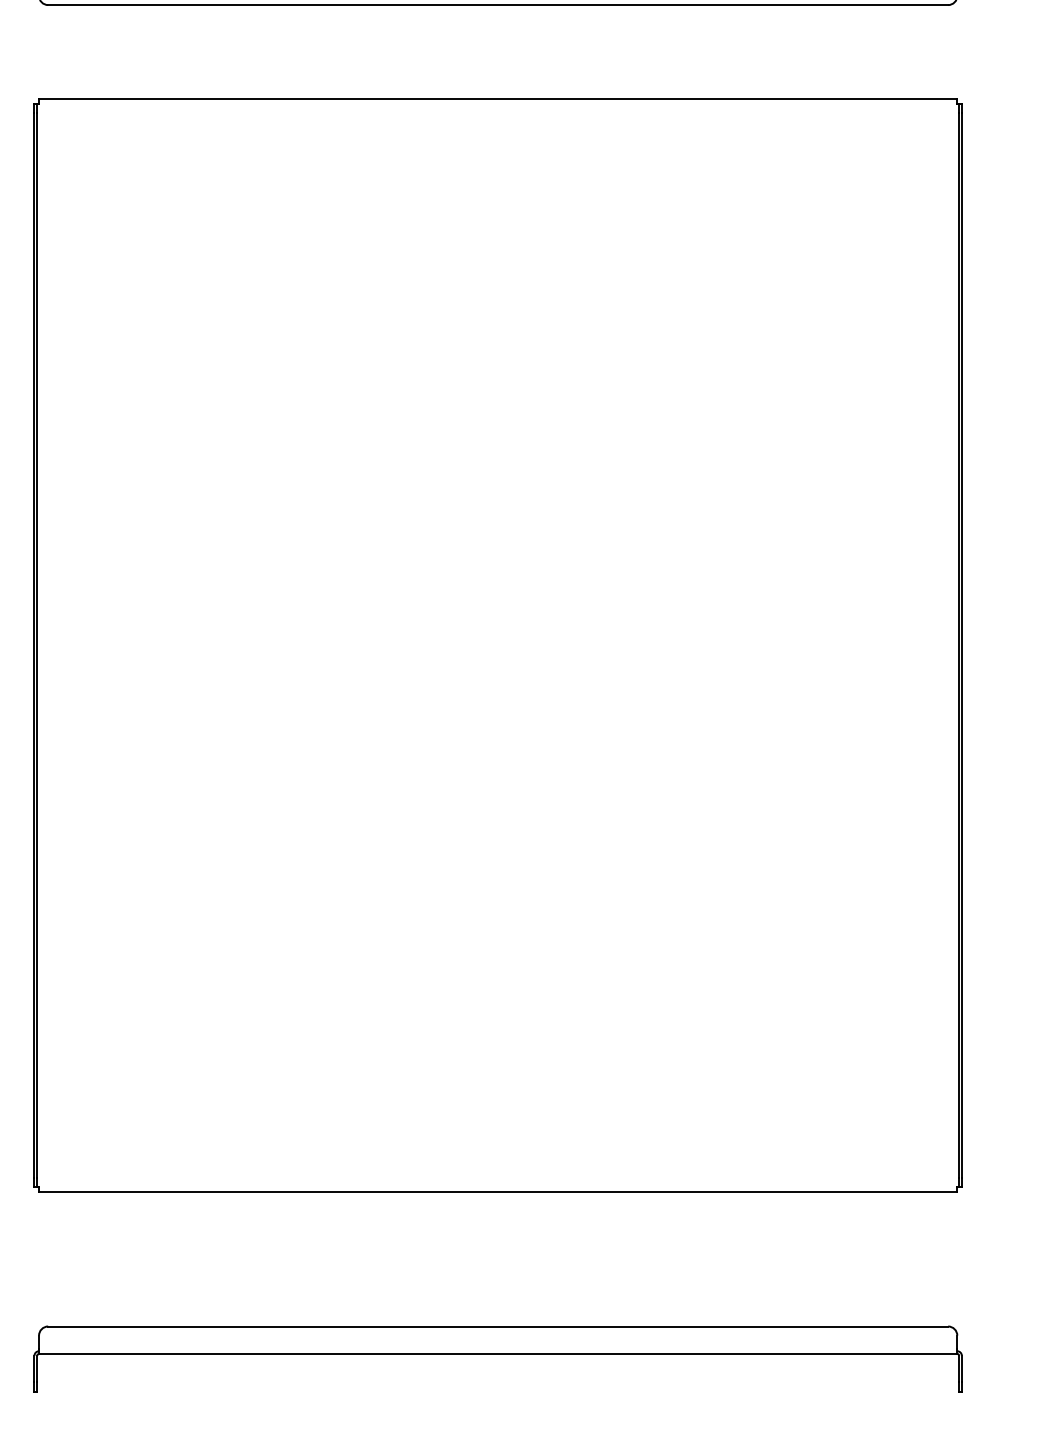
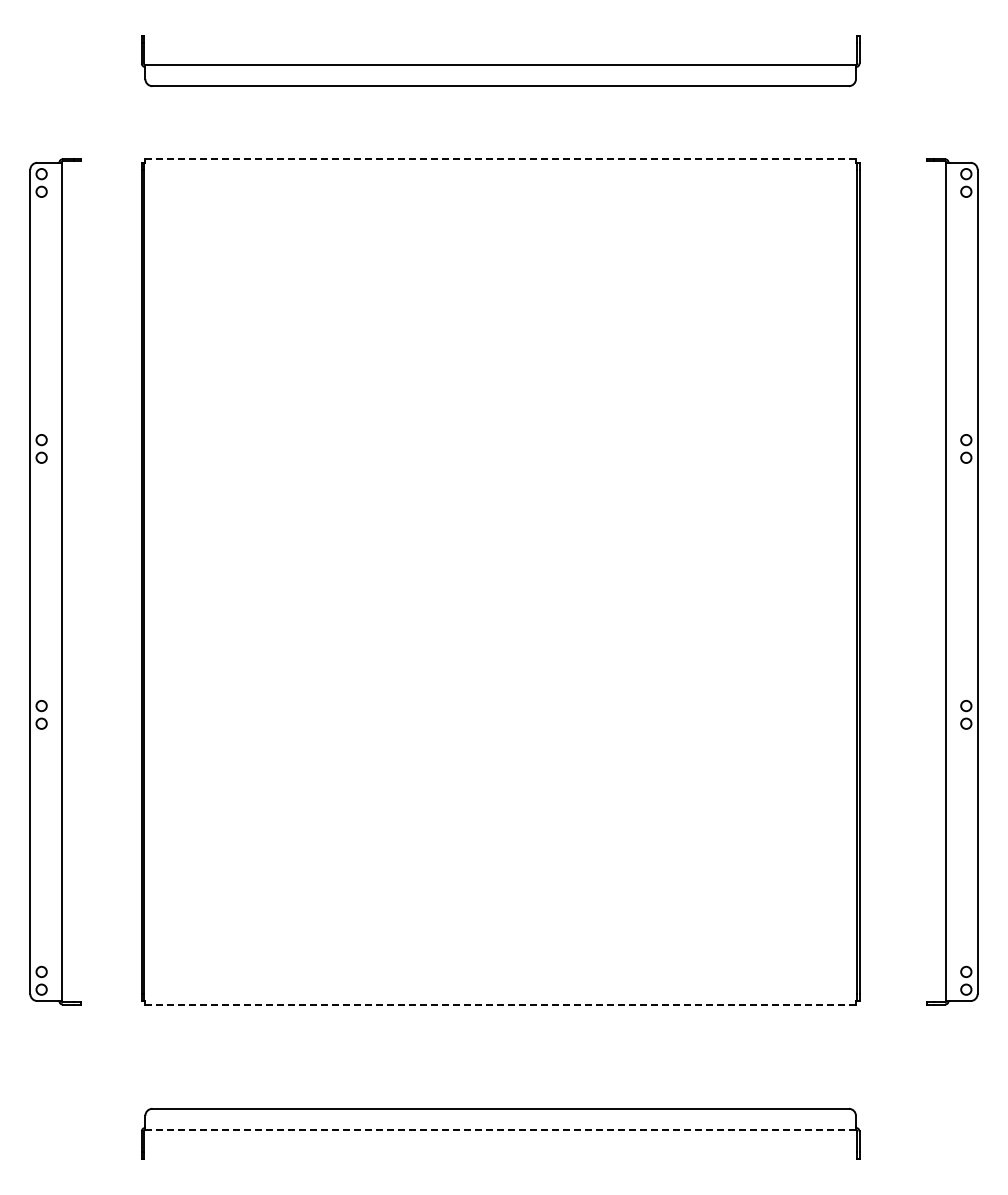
line: (497, 99) -> (500, 159), solid -> dashed
line: (499, 1191) -> (501, 1004), solid -> dashed
line: (497, 1354) -> (500, 1130), solid -> dashed

